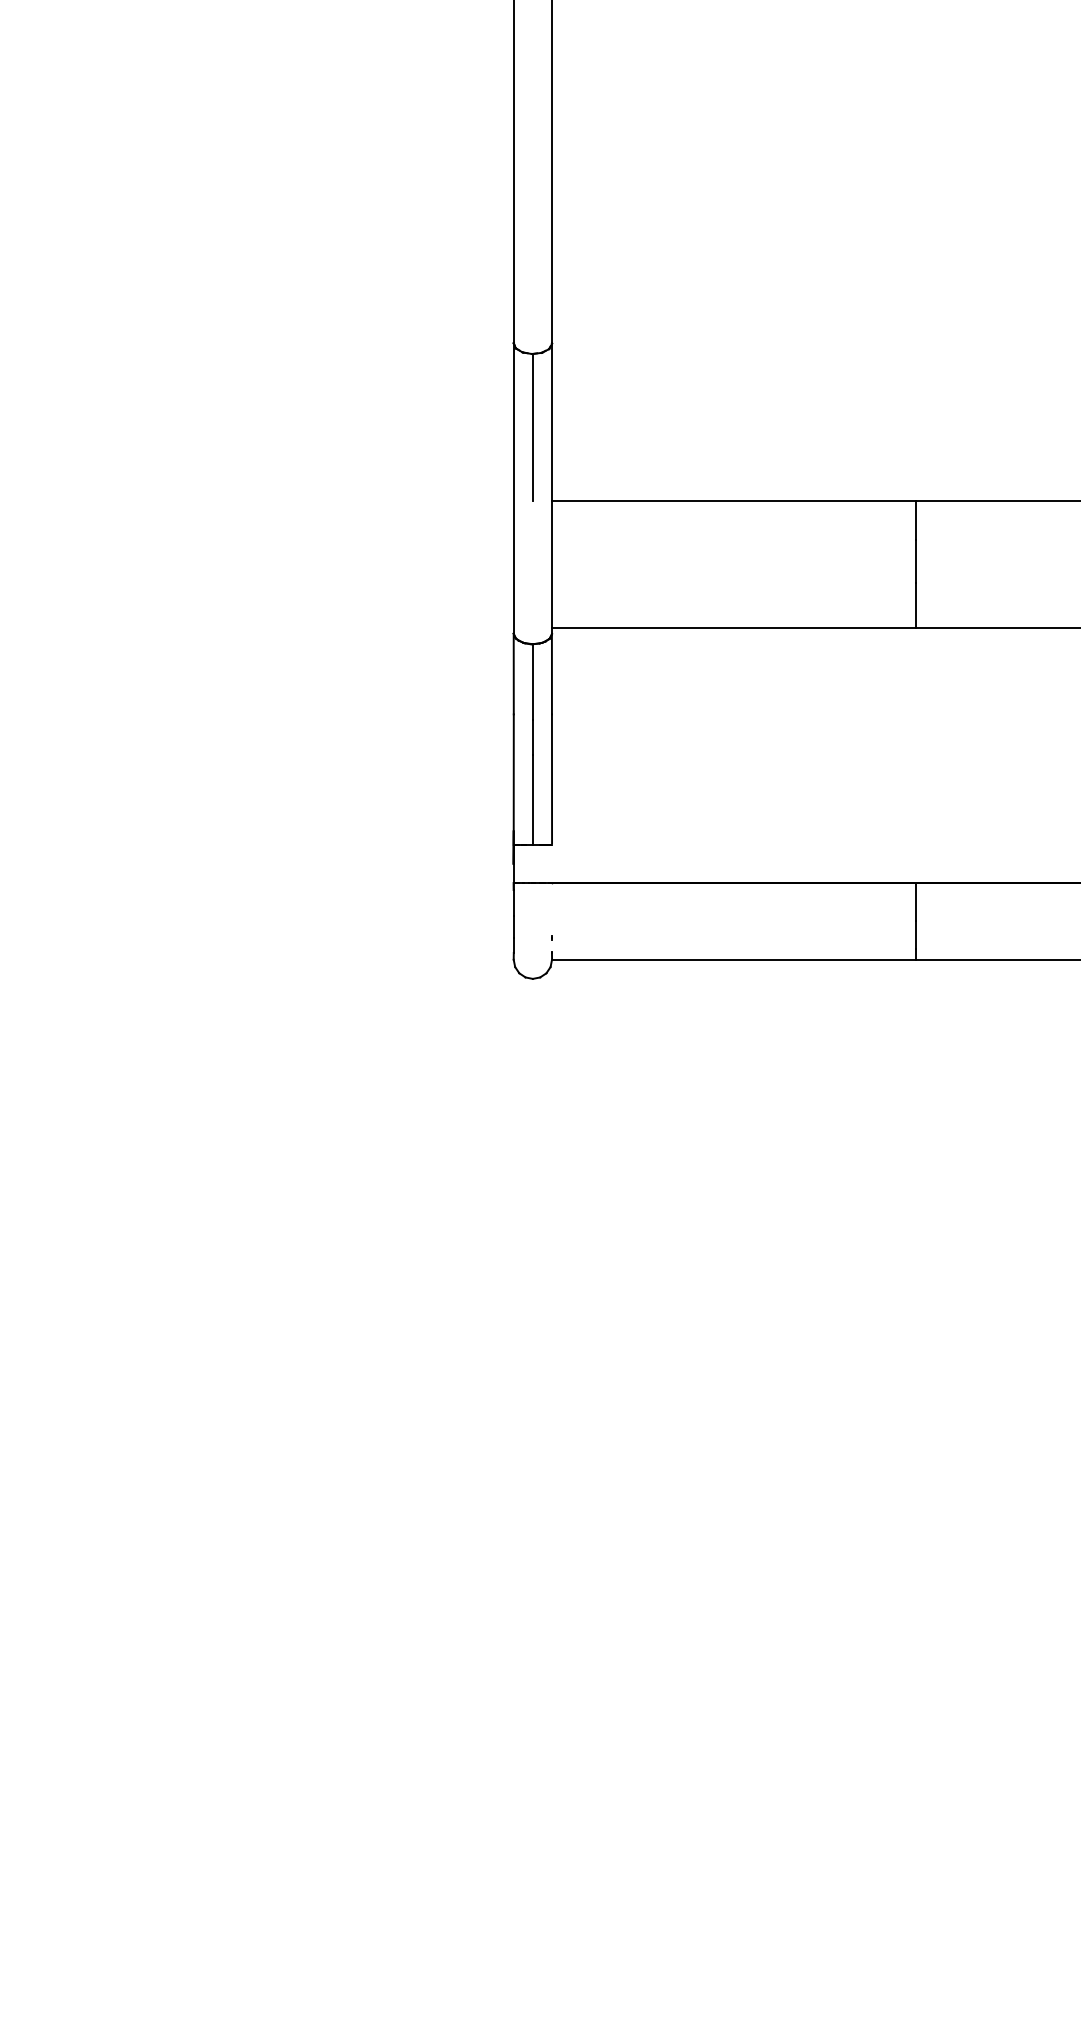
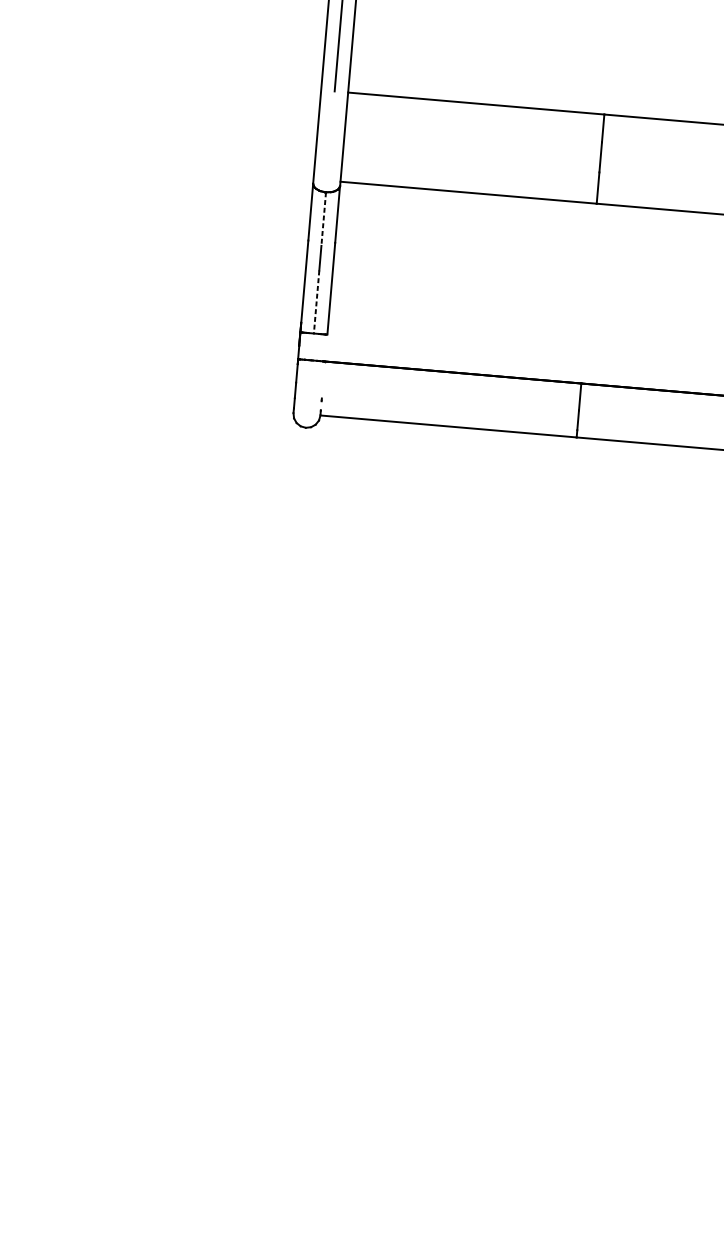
line: (532, 682) -> (323, 219), solid -> dashed
line: (532, 800) -> (316, 302), solid -> dashed

